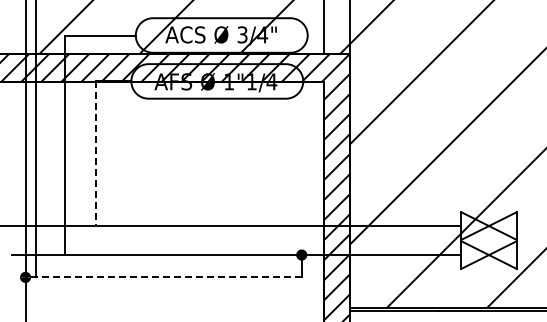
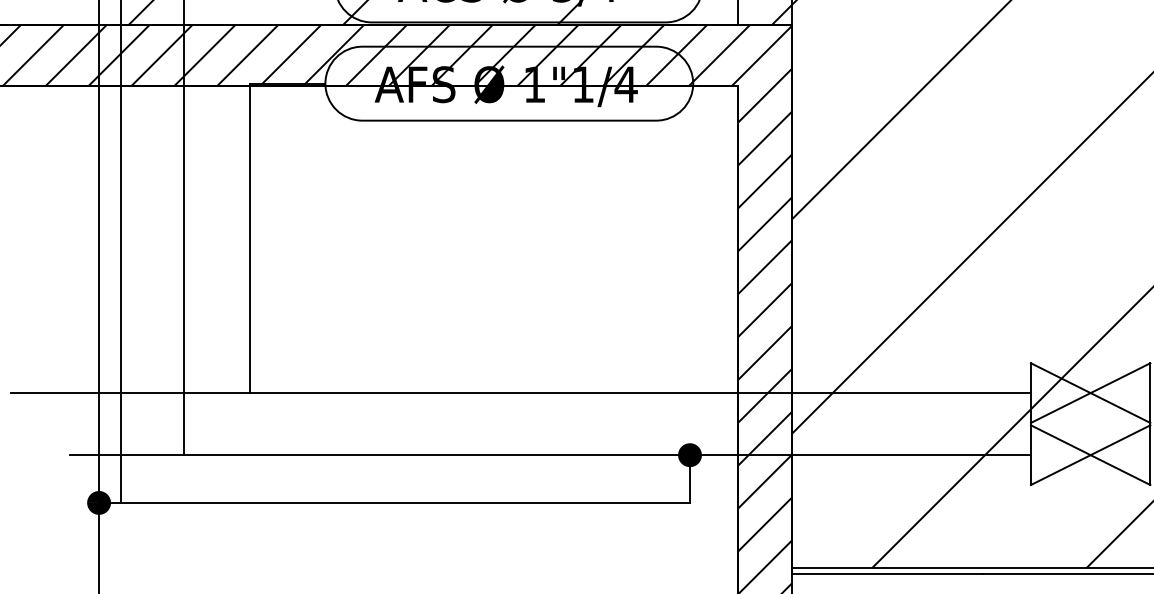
line: (95, 154) -> (248, 240), dashed -> solid
line: (163, 277) -> (394, 503), dashed -> solid

